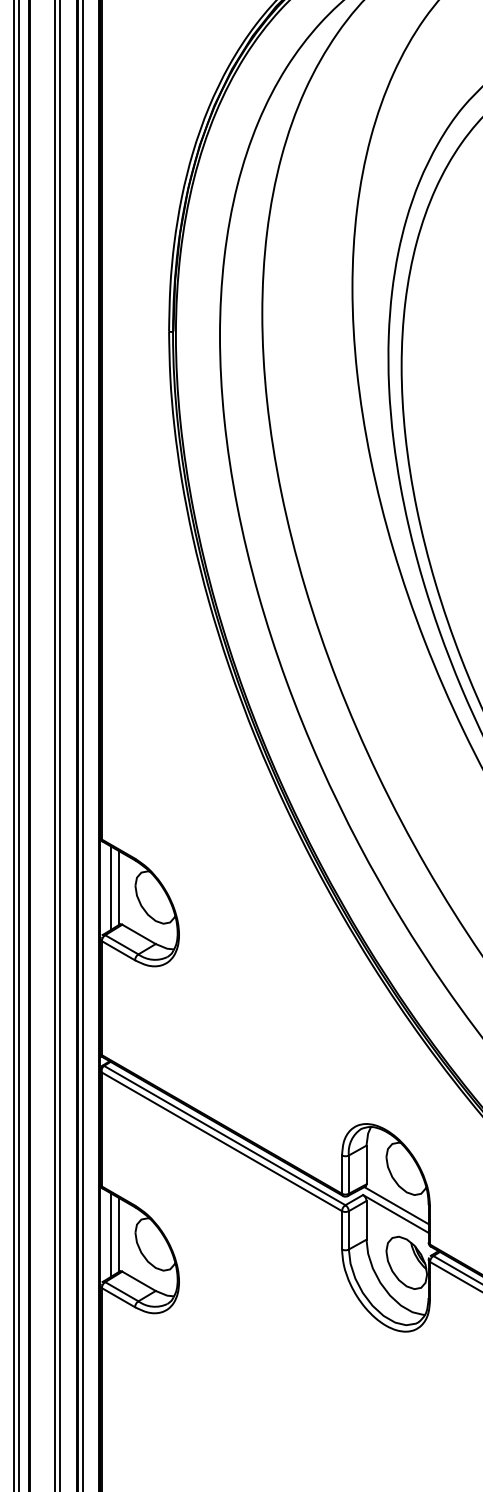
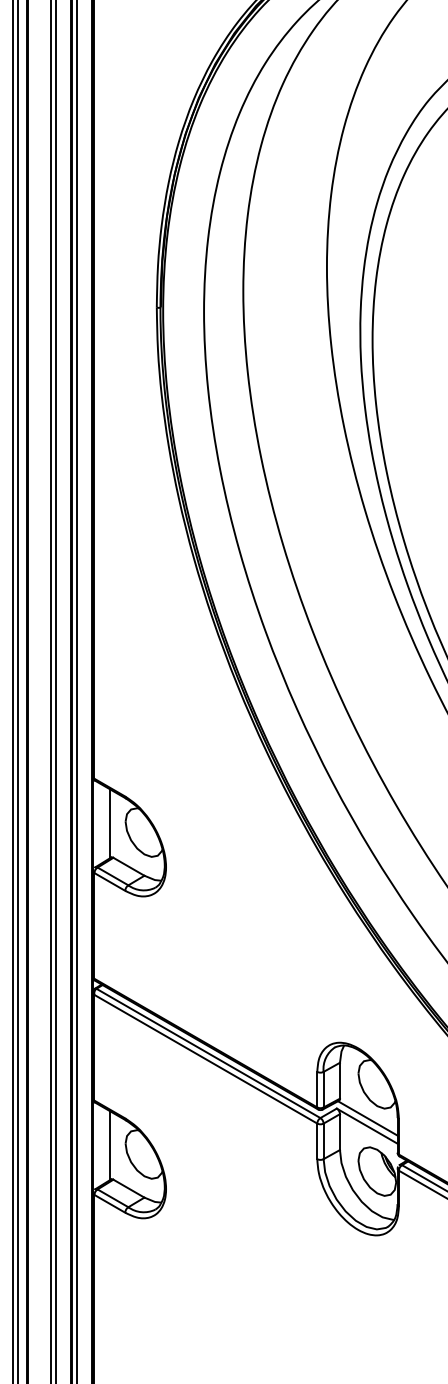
line: (110, 888) -> (102, 824), removed
line: (110, 1235) -> (102, 1146), removed

